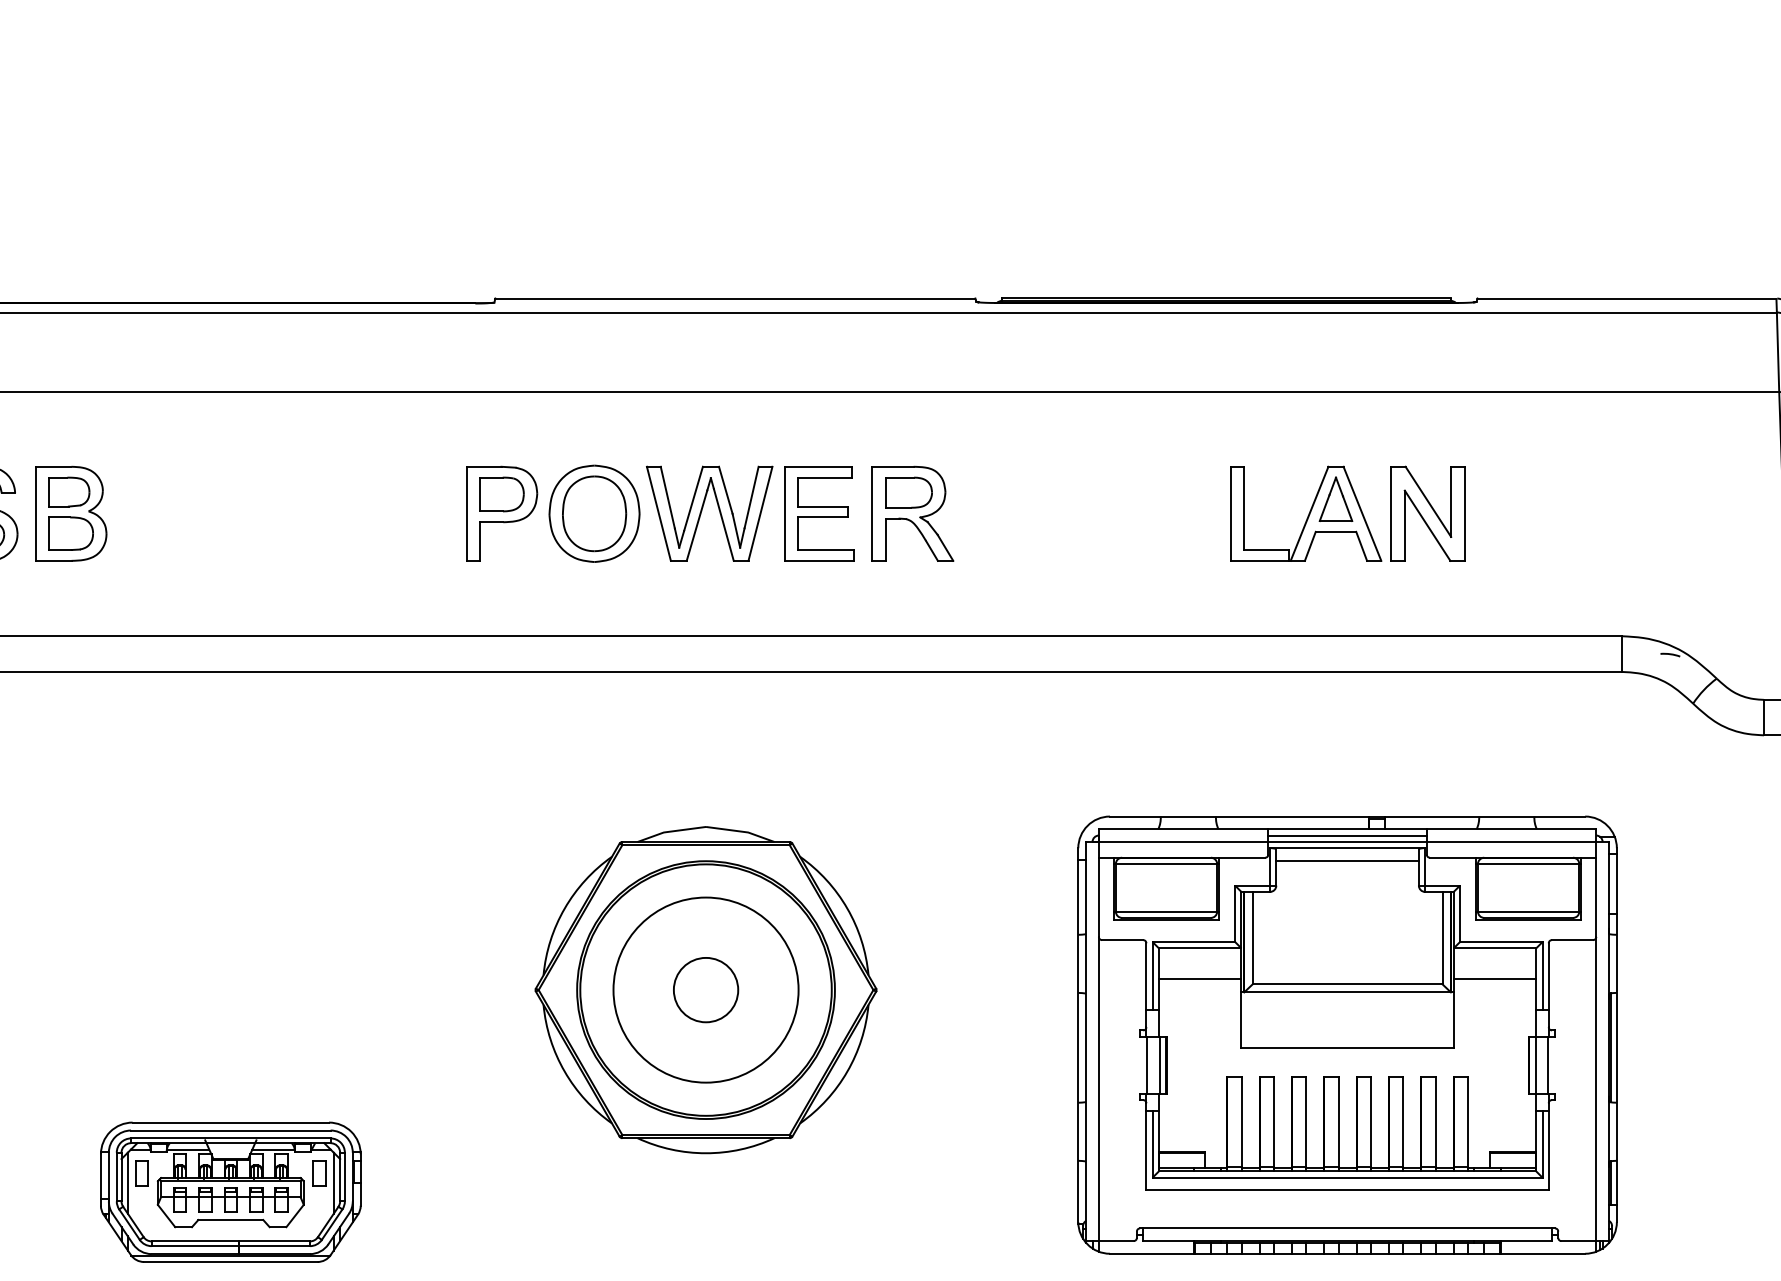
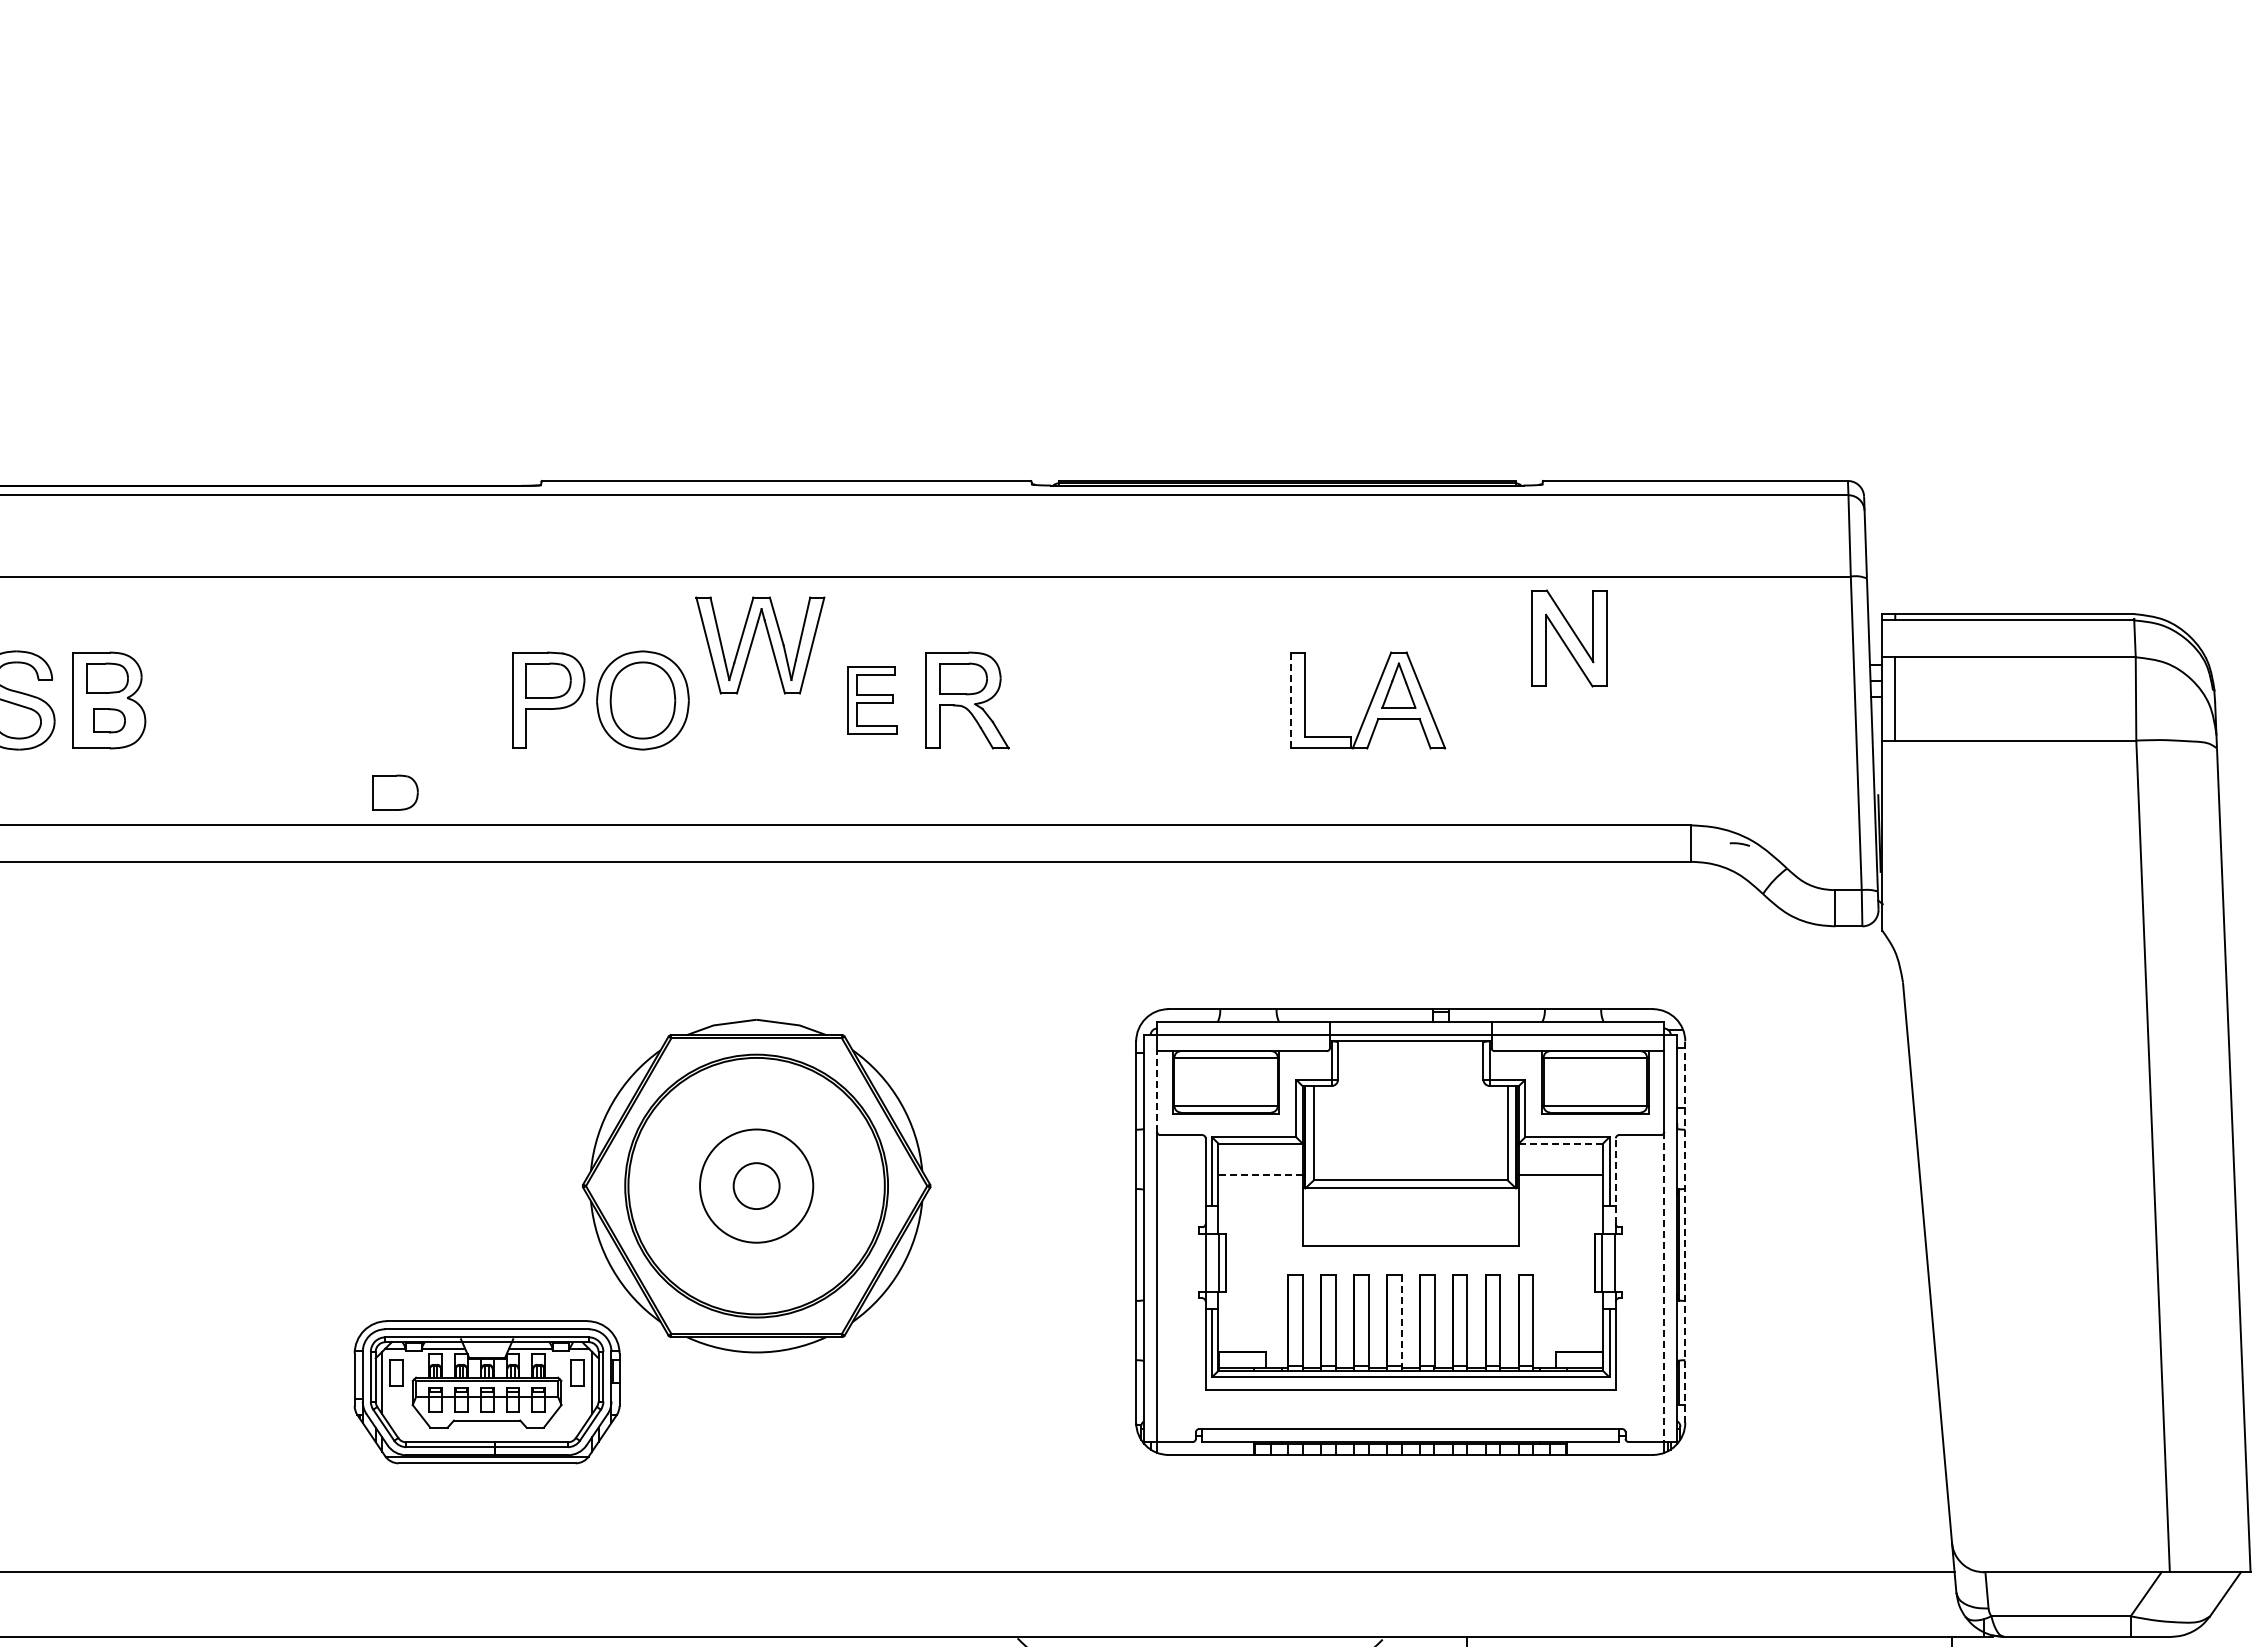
part: (702, 509) -> (753, 641), moved
part: (819, 513) -> (872, 700), size x0.7
line: (1230, 513) -> (1291, 700), solid -> dashed
part: (1427, 513) -> (1569, 638), moved
part: (71, 533) -> (109, 720), size x0.7
part: (351, 604) -> (395, 792), added
line: (1347, 835) -> (1410, 1028), removed
line: (1347, 861) -> (1410, 1054), removed
line: (1099, 897) -> (1157, 1091), solid -> dashed
line: (1495, 948) -> (1561, 1143), solid -> dashed
line: (1199, 978) -> (1259, 1174), solid -> dashed
line: (1548, 985) -> (1615, 1181), solid -> dashed
circle: (705, 989) -> (756, 1185), size x0.6
circle: (705, 989) -> (756, 1185), size x0.7
line: (1617, 1035) -> (1685, 1232), solid -> dashed
line: (1596, 1089) -> (1664, 1287), solid -> dashed
line: (1338, 1121) -> (1401, 1320), solid -> dashed
part: (230, 1192) -> (486, 1392), moved

